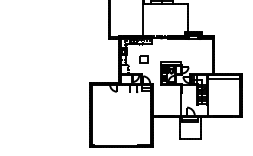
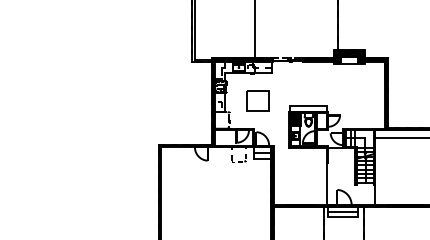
part: (143, 59) -> (256, 101), size x1.67

